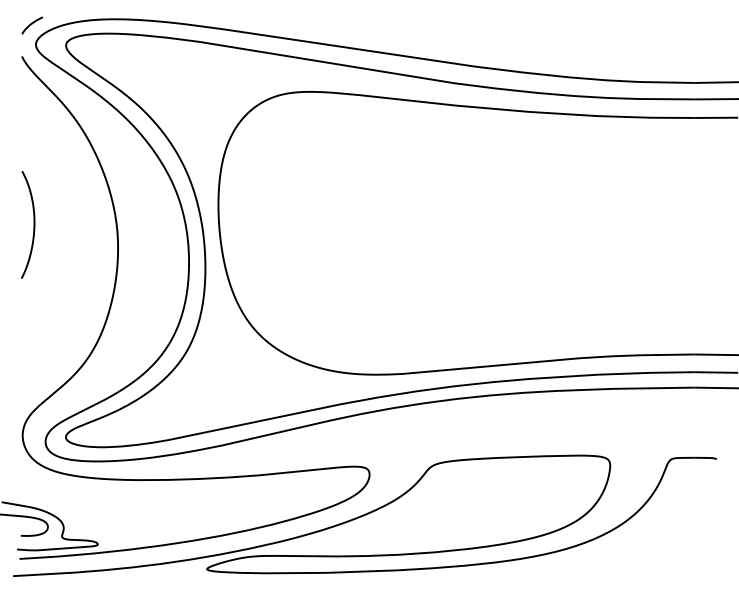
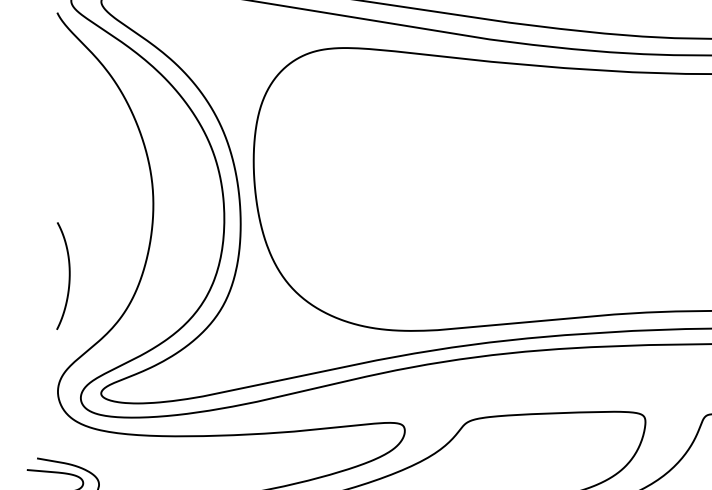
curve: (33, 224) -> (68, 275), moved

